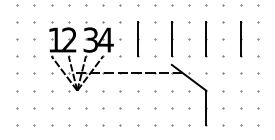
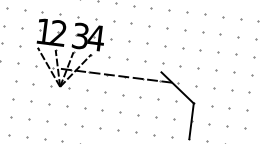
line: (137, 38) -> (129, 40), removed
line: (171, 38) -> (164, 44), removed
line: (206, 38) -> (200, 49), removed
line: (240, 38) -> (236, 53), removed

